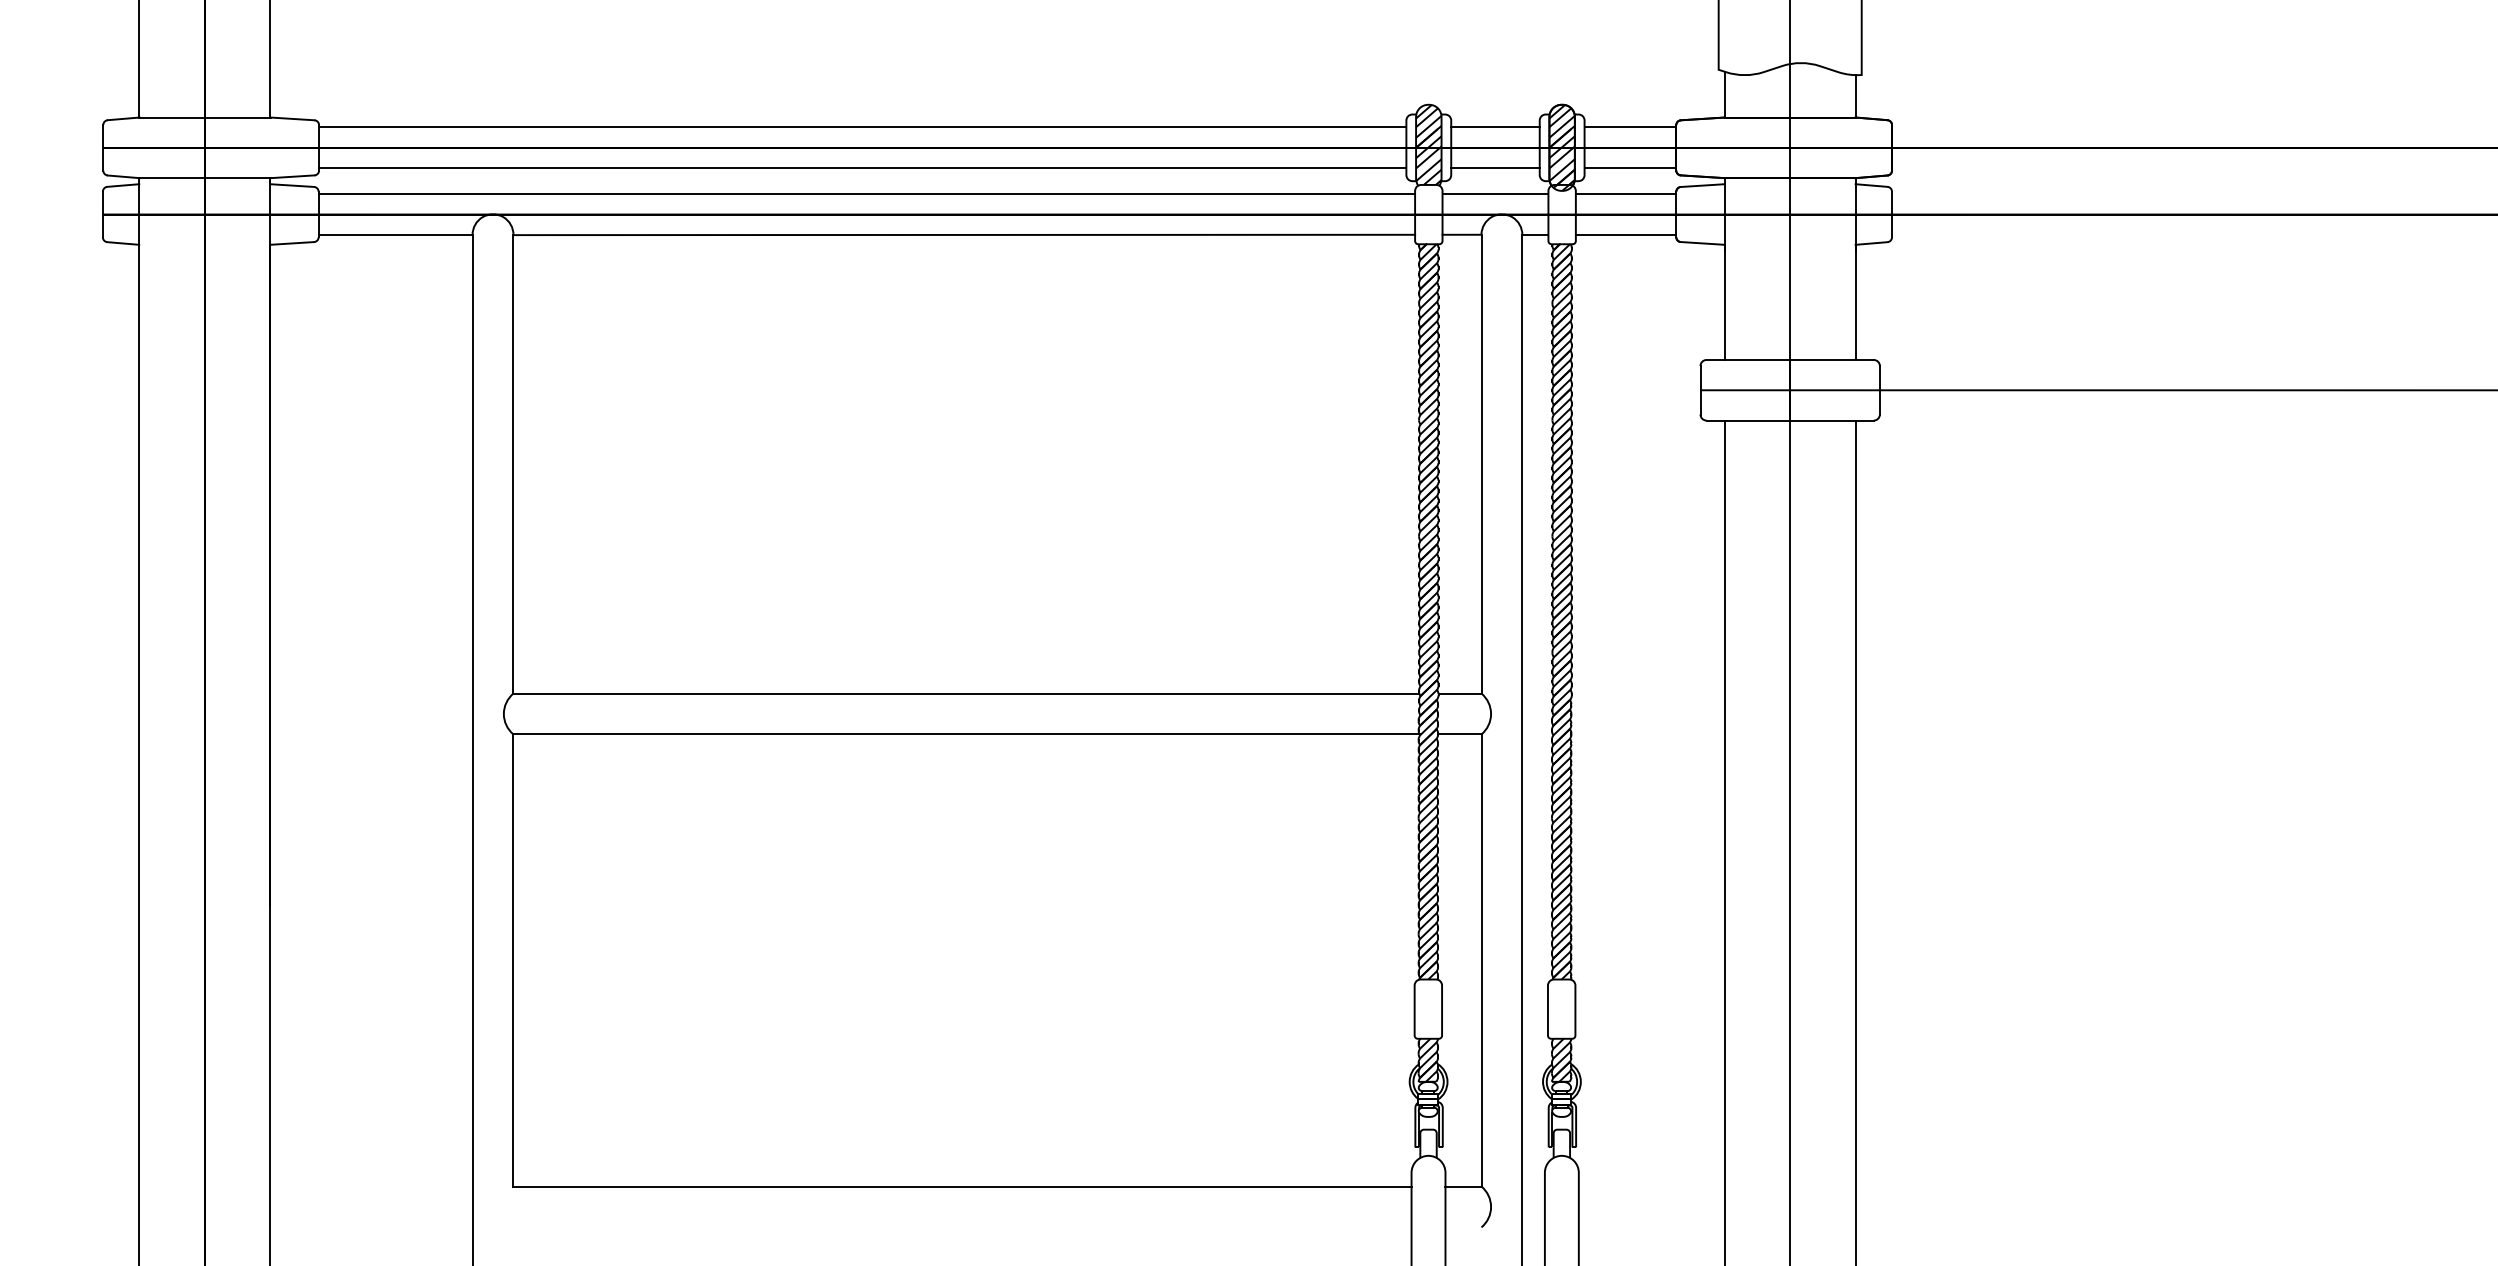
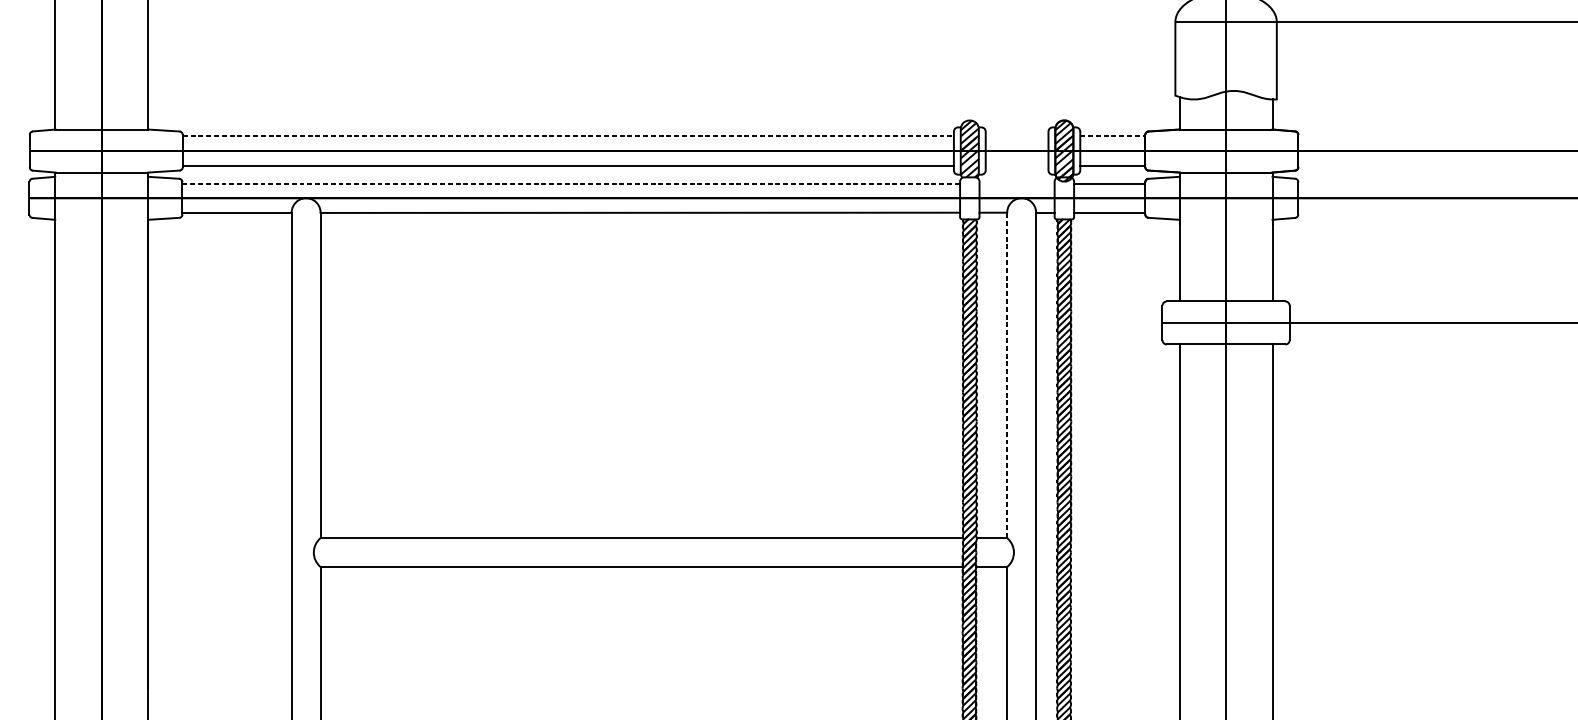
line: (862, 127) -> (568, 136), solid -> dashed
line: (1495, 127) -> (1017, 136), removed
line: (1630, 127) -> (1112, 136), solid -> dashed
line: (1495, 168) -> (1017, 165), removed
line: (867, 193) -> (571, 183), solid -> dashed
line: (1495, 193) -> (1017, 183), removed
line: (1481, 463) -> (1007, 374), solid -> dashed

